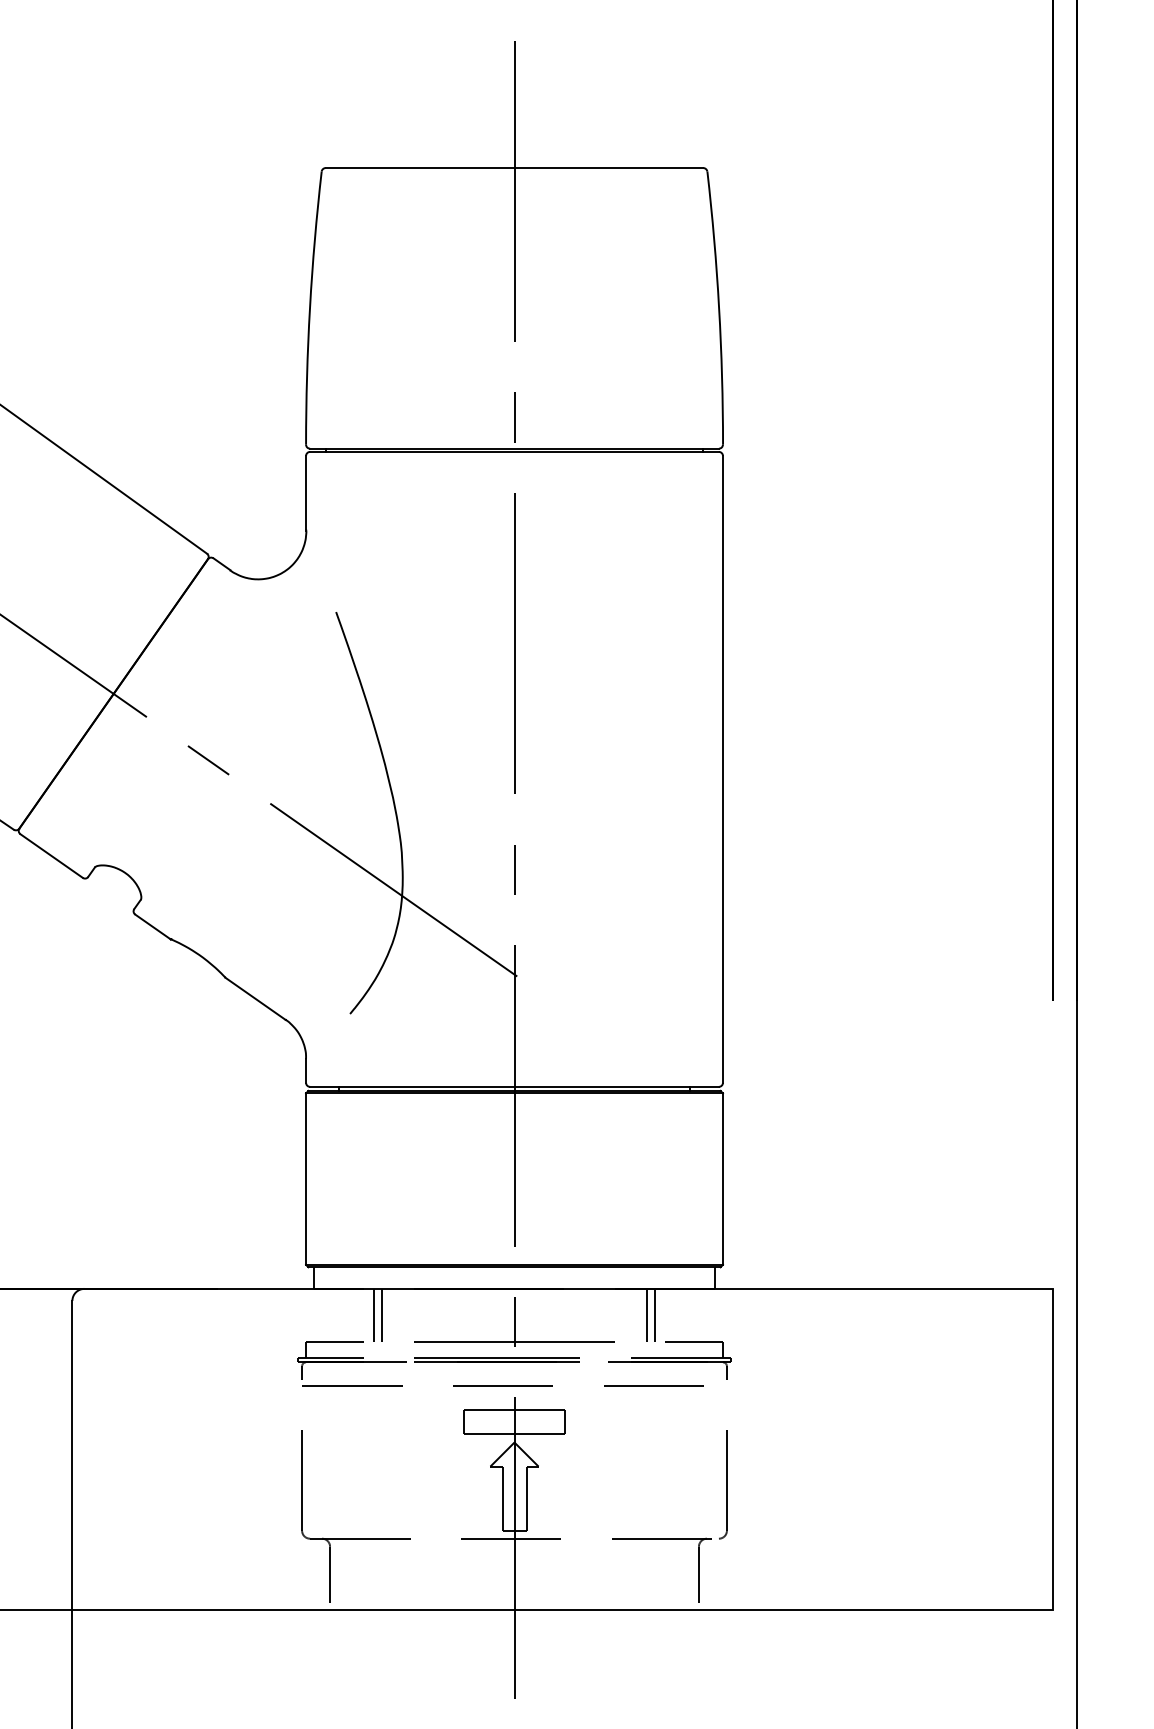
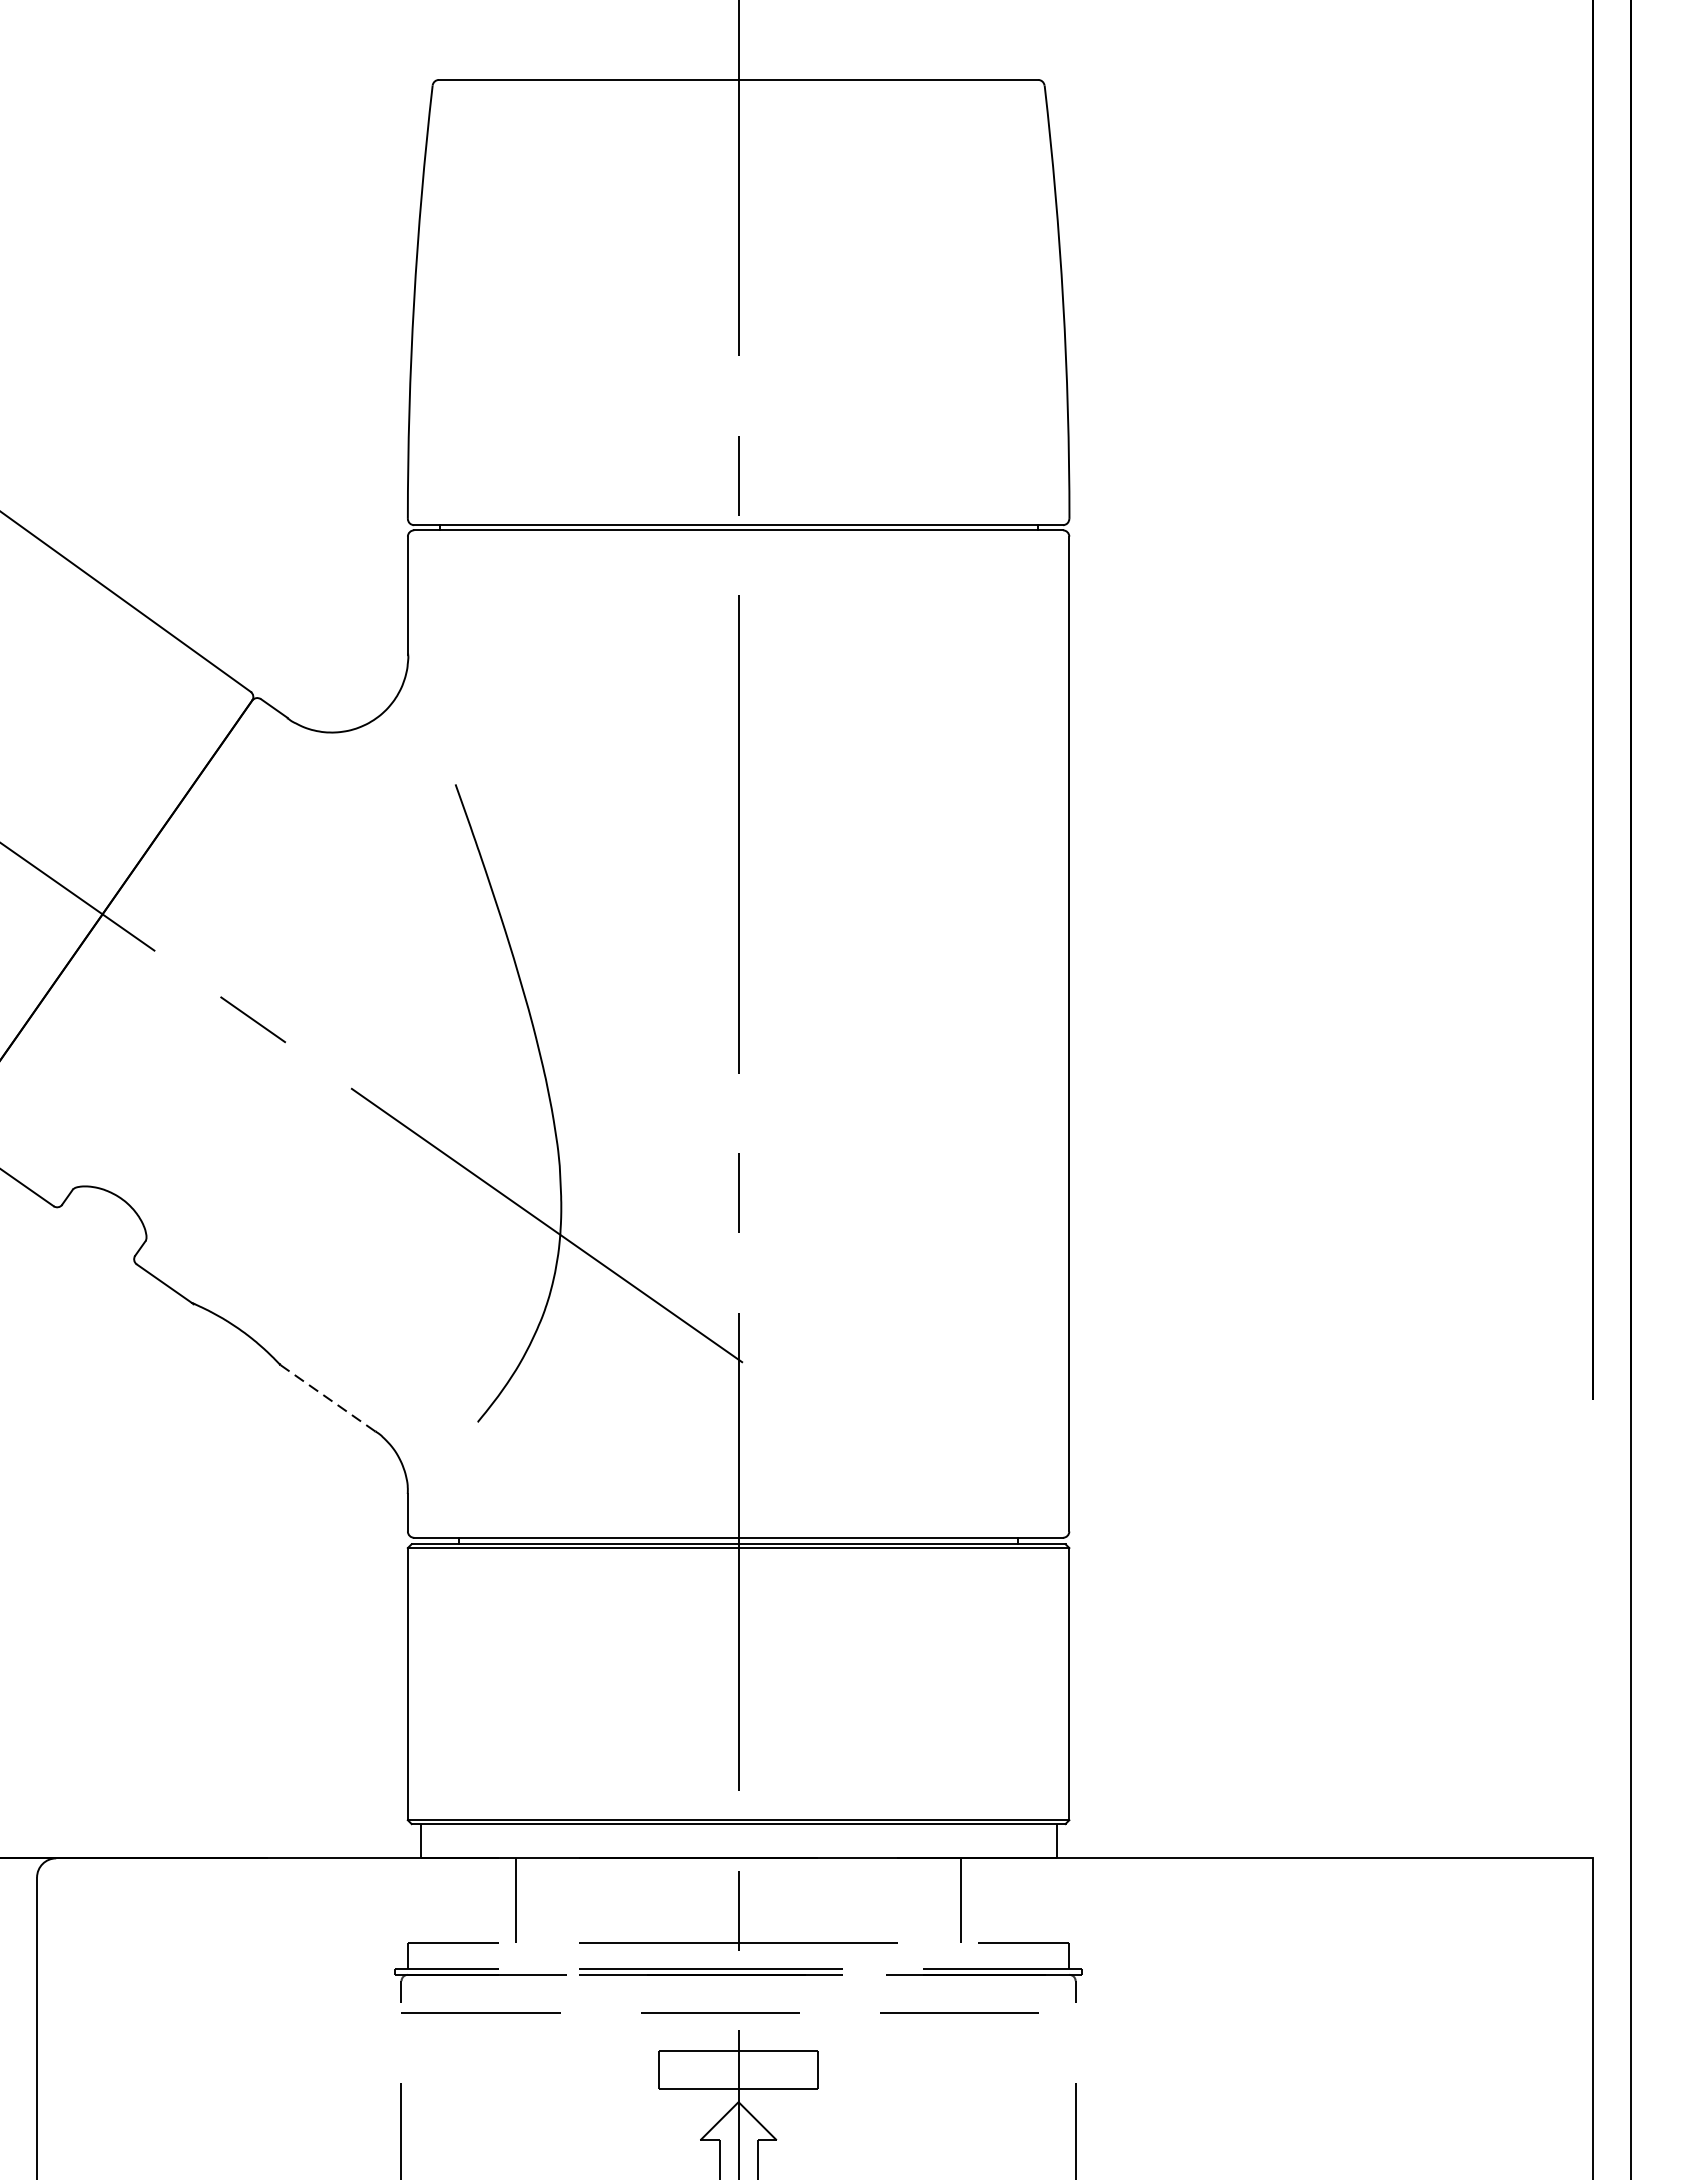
line: (255, 998) -> (327, 1397), solid -> dashed
line: (382, 1315) -> (529, 1900), removed
line: (646, 1315) -> (948, 1900), removed

